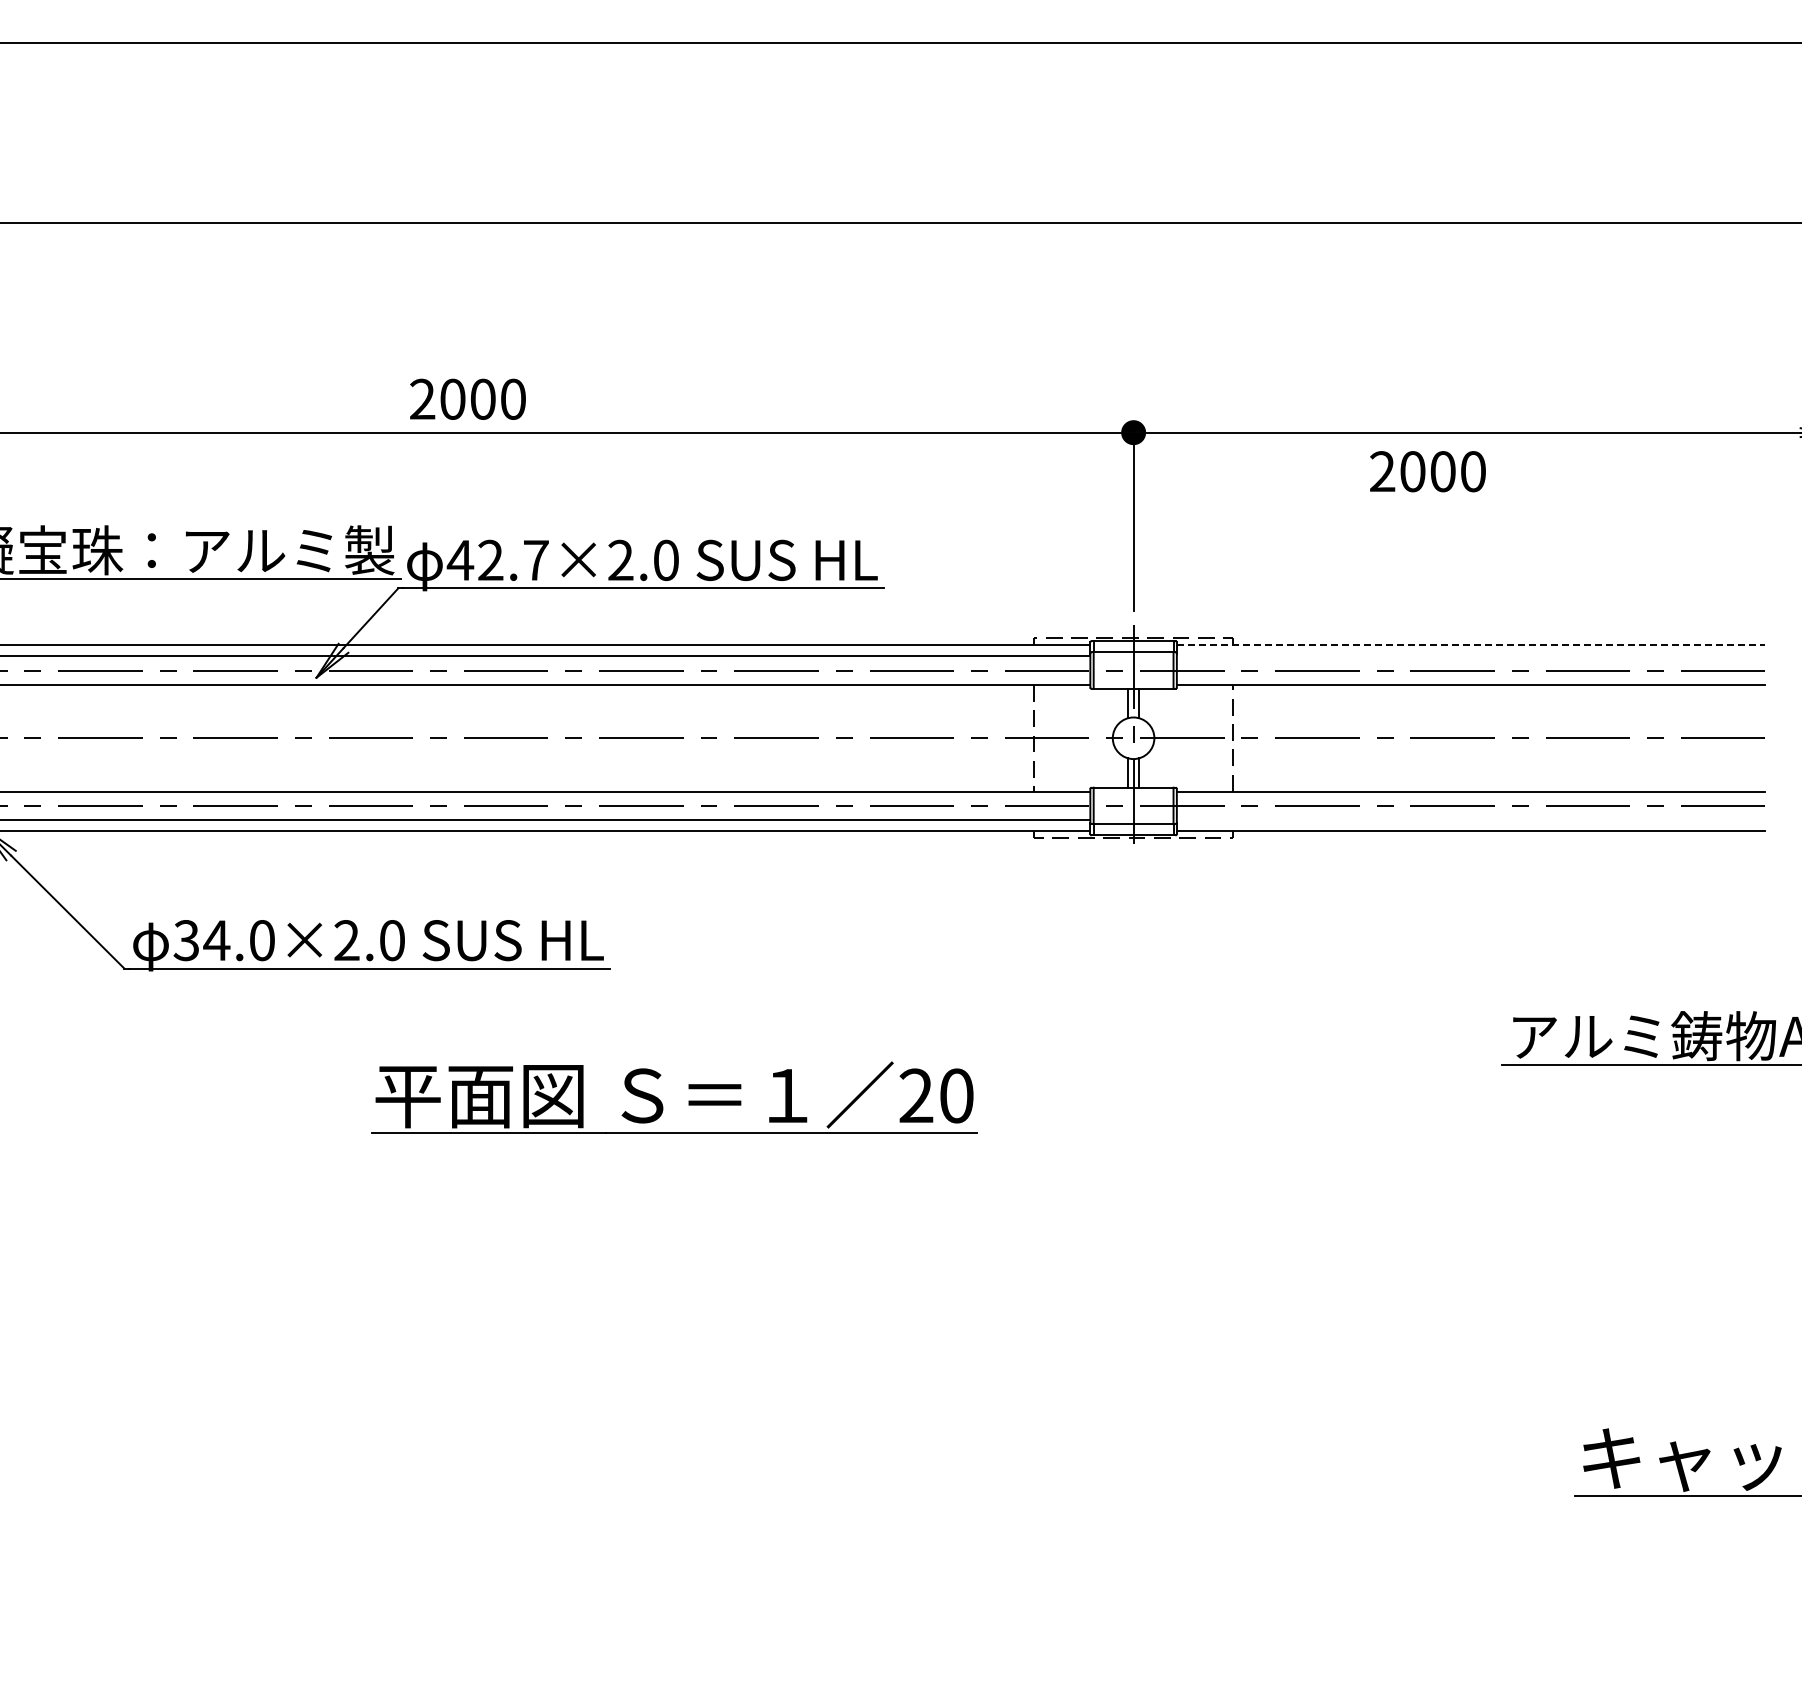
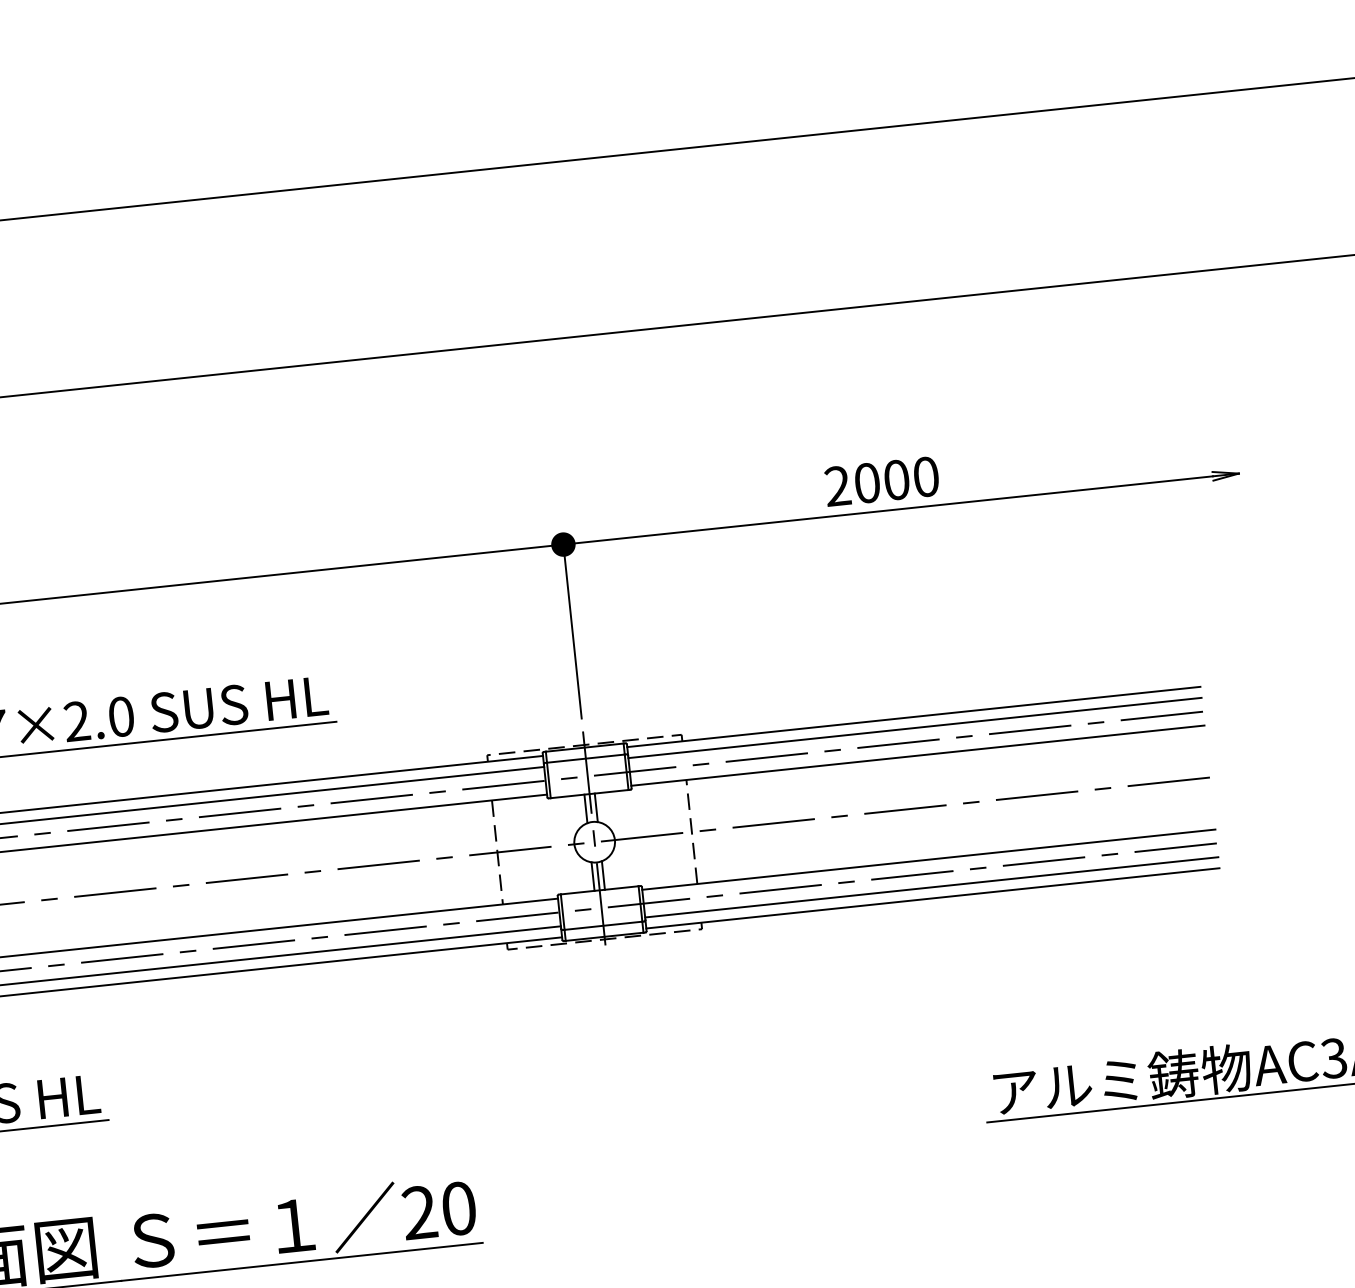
text: (1427, 471) -> (881, 481), moved
line: (1471, 645) -> (914, 717), dashed -> solid
line: (1470, 656) -> (914, 728), added
line: (1470, 820) -> (931, 887), added

